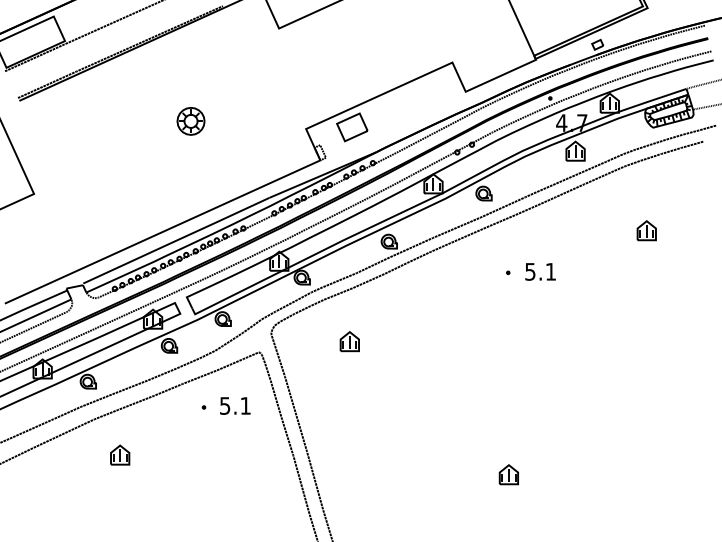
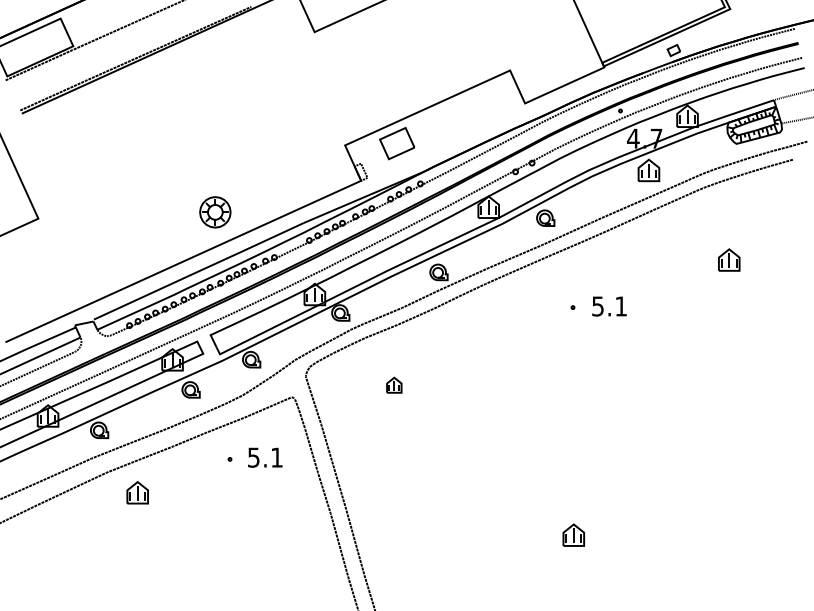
part: (190, 121) -> (214, 212), moved
part: (349, 341) -> (394, 384), size x0.7
part: (120, 454) -> (138, 492), moved

